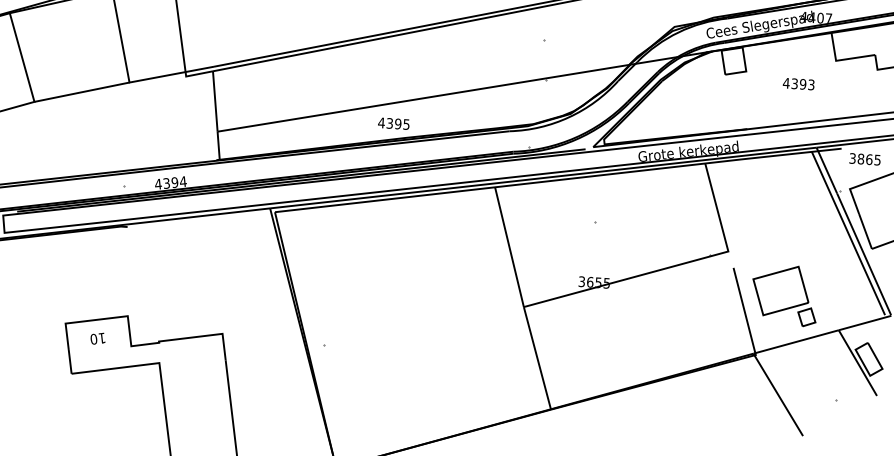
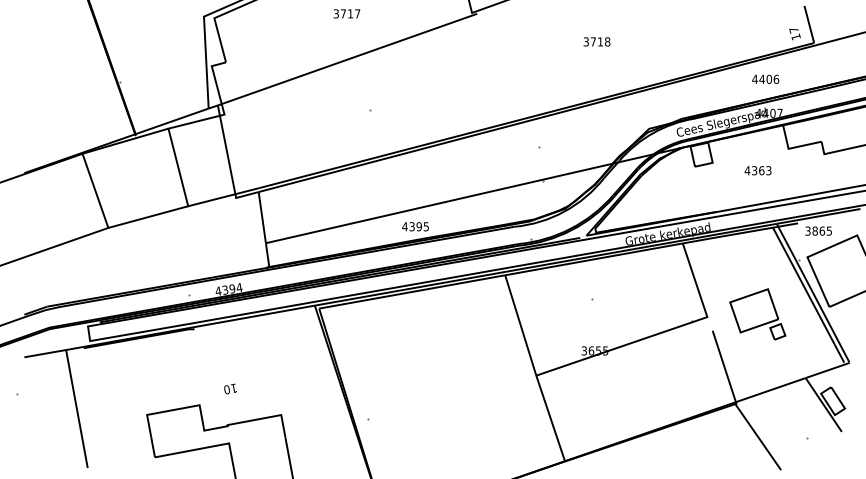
text: (802, 84) -> (761, 170), 4393 -> 4363
part: (784, 295) -> (757, 314), moved
text: (98, 338) -> (230, 388), moved

